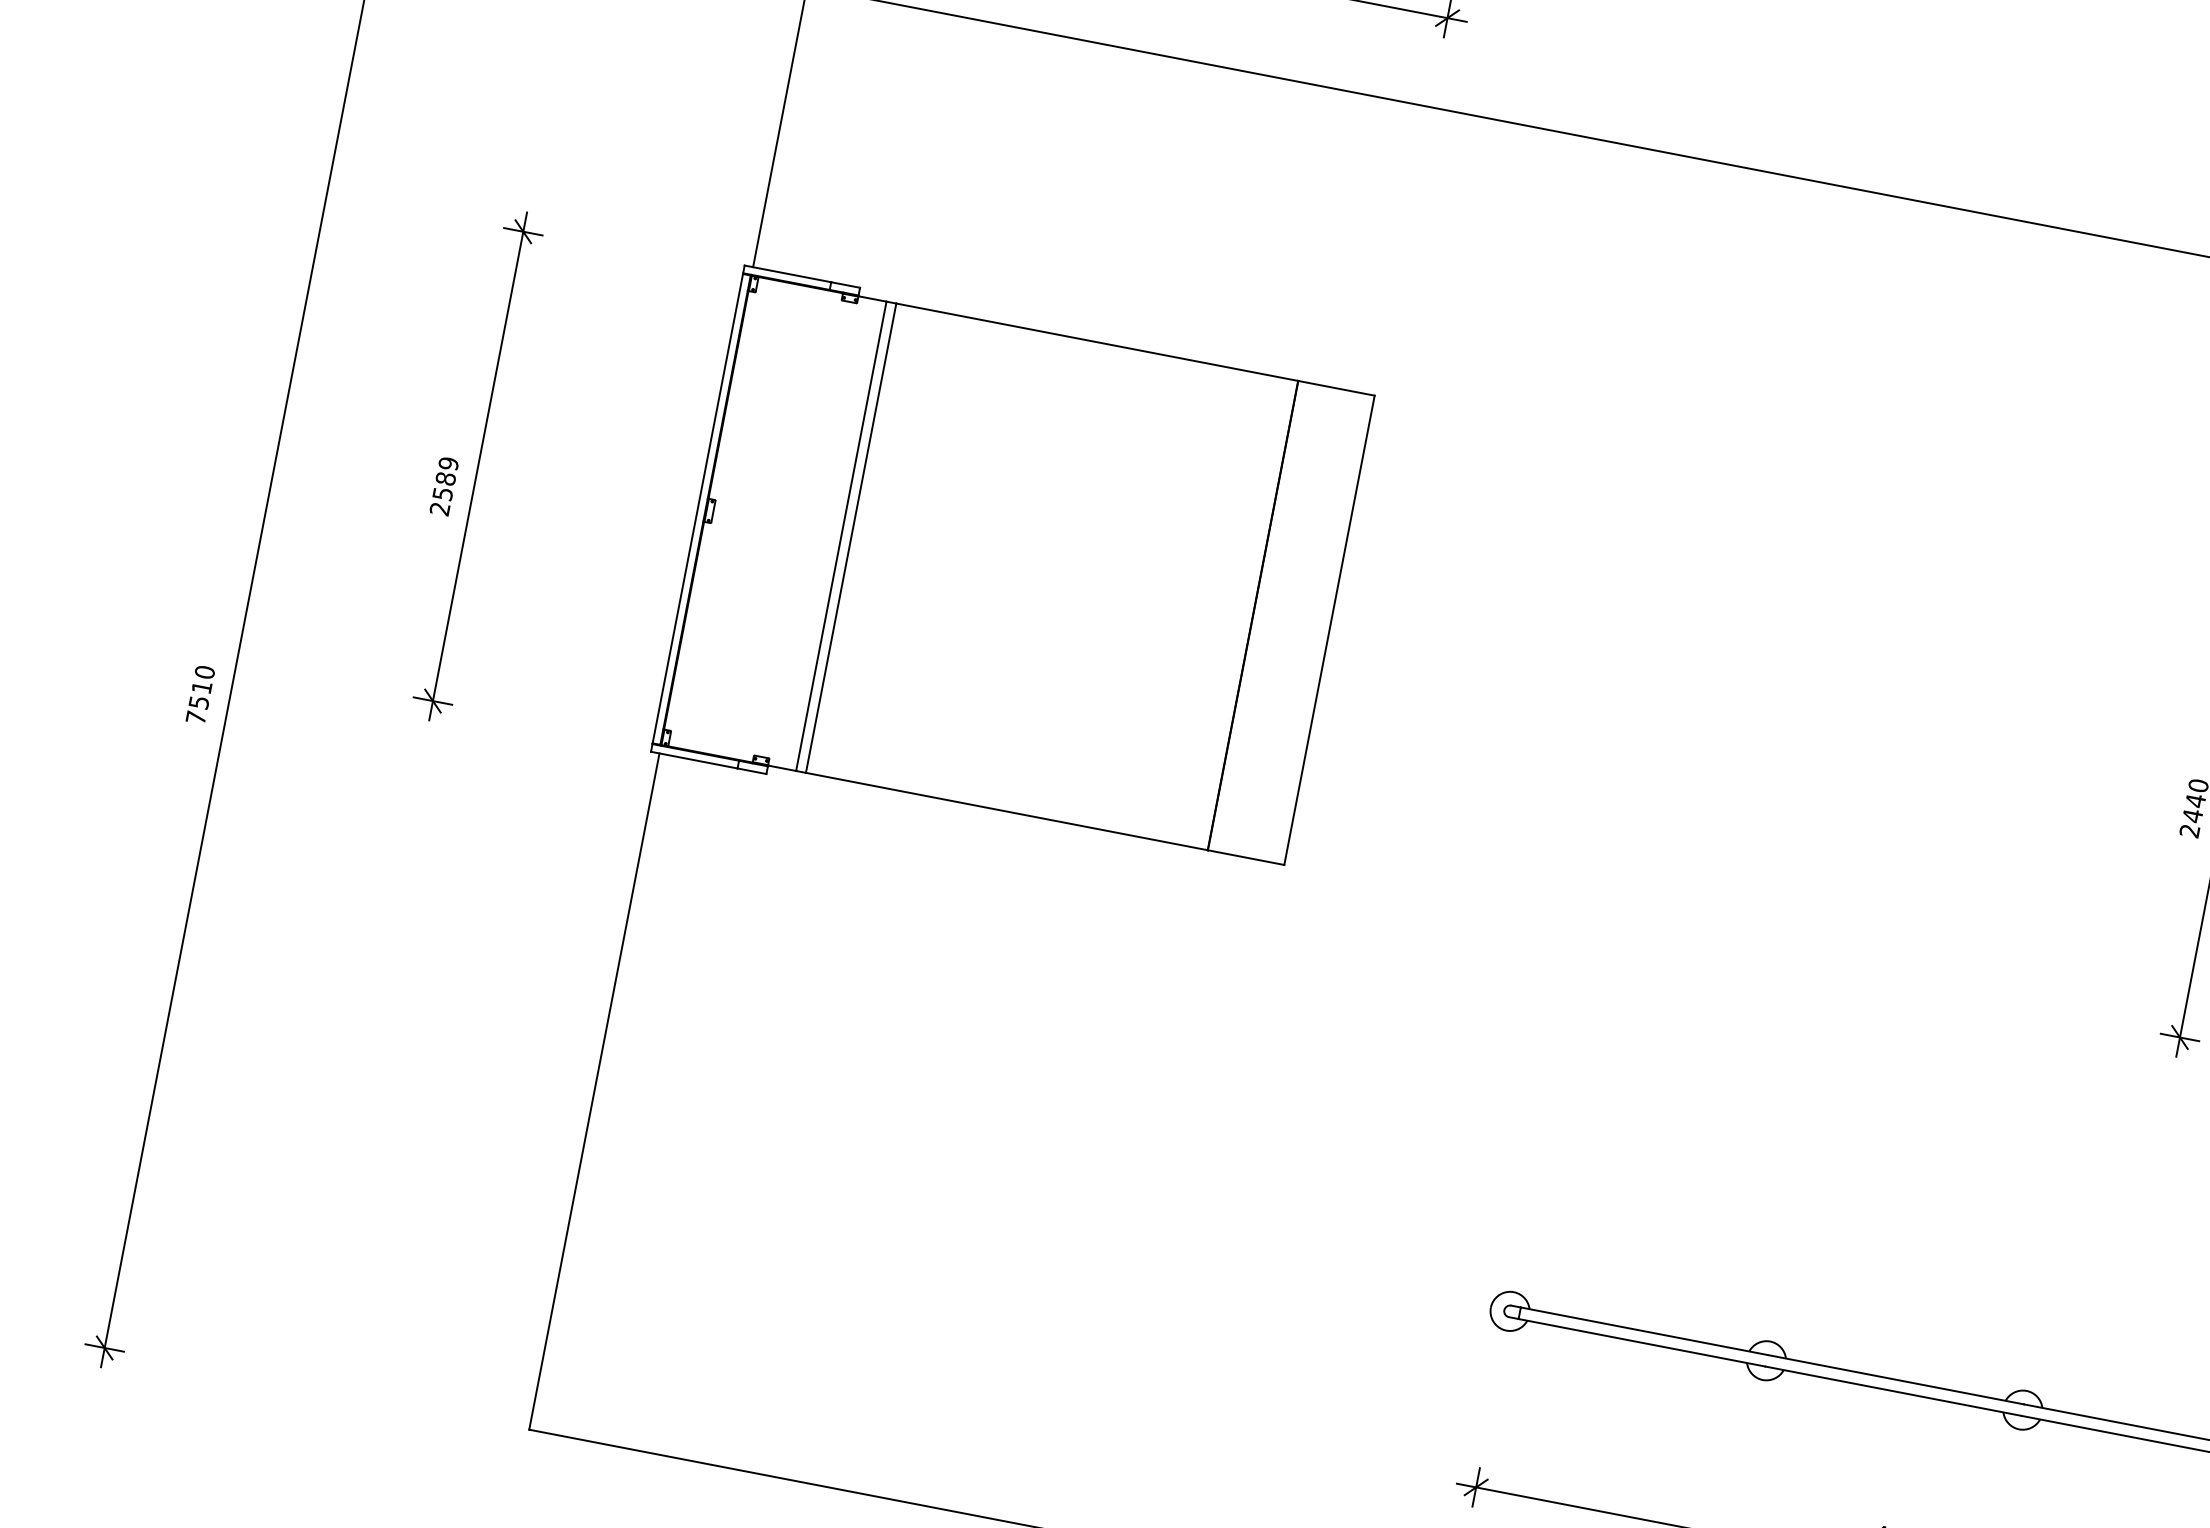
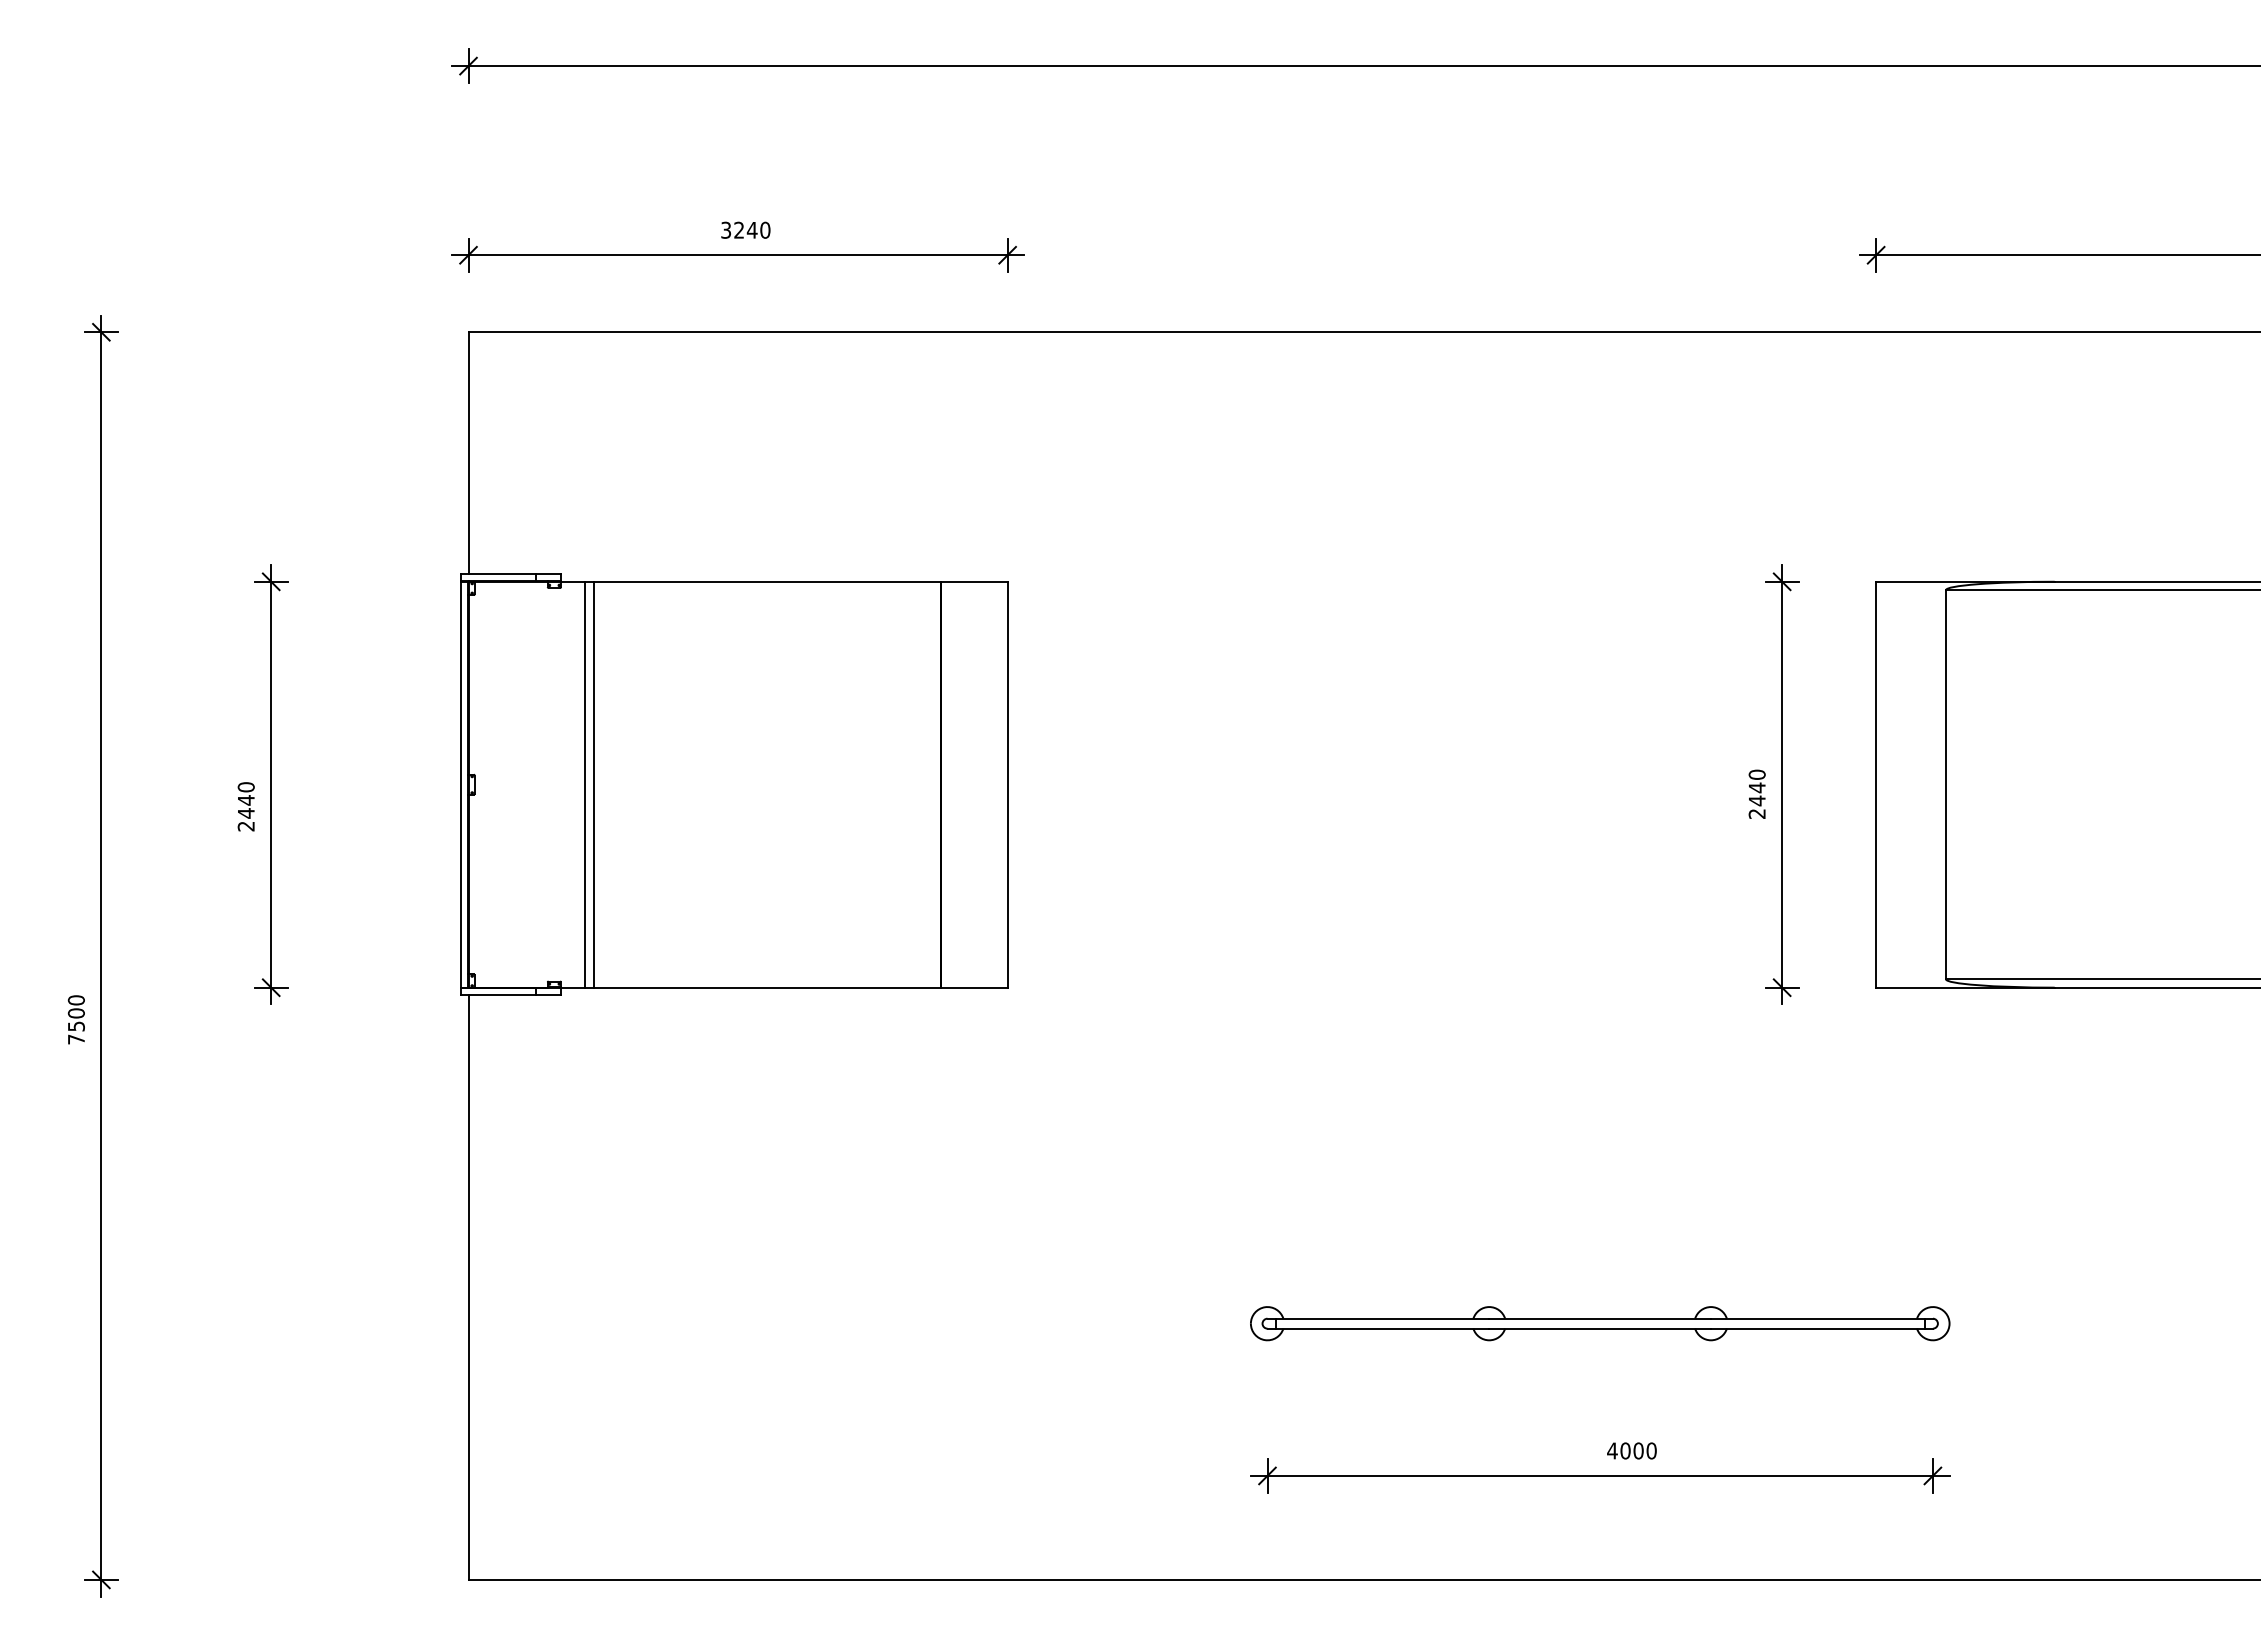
text: (444, 478) -> (245, 800), 2589 -> 2440
text: (200, 687) -> (75, 1013), 7510 -> 7500

